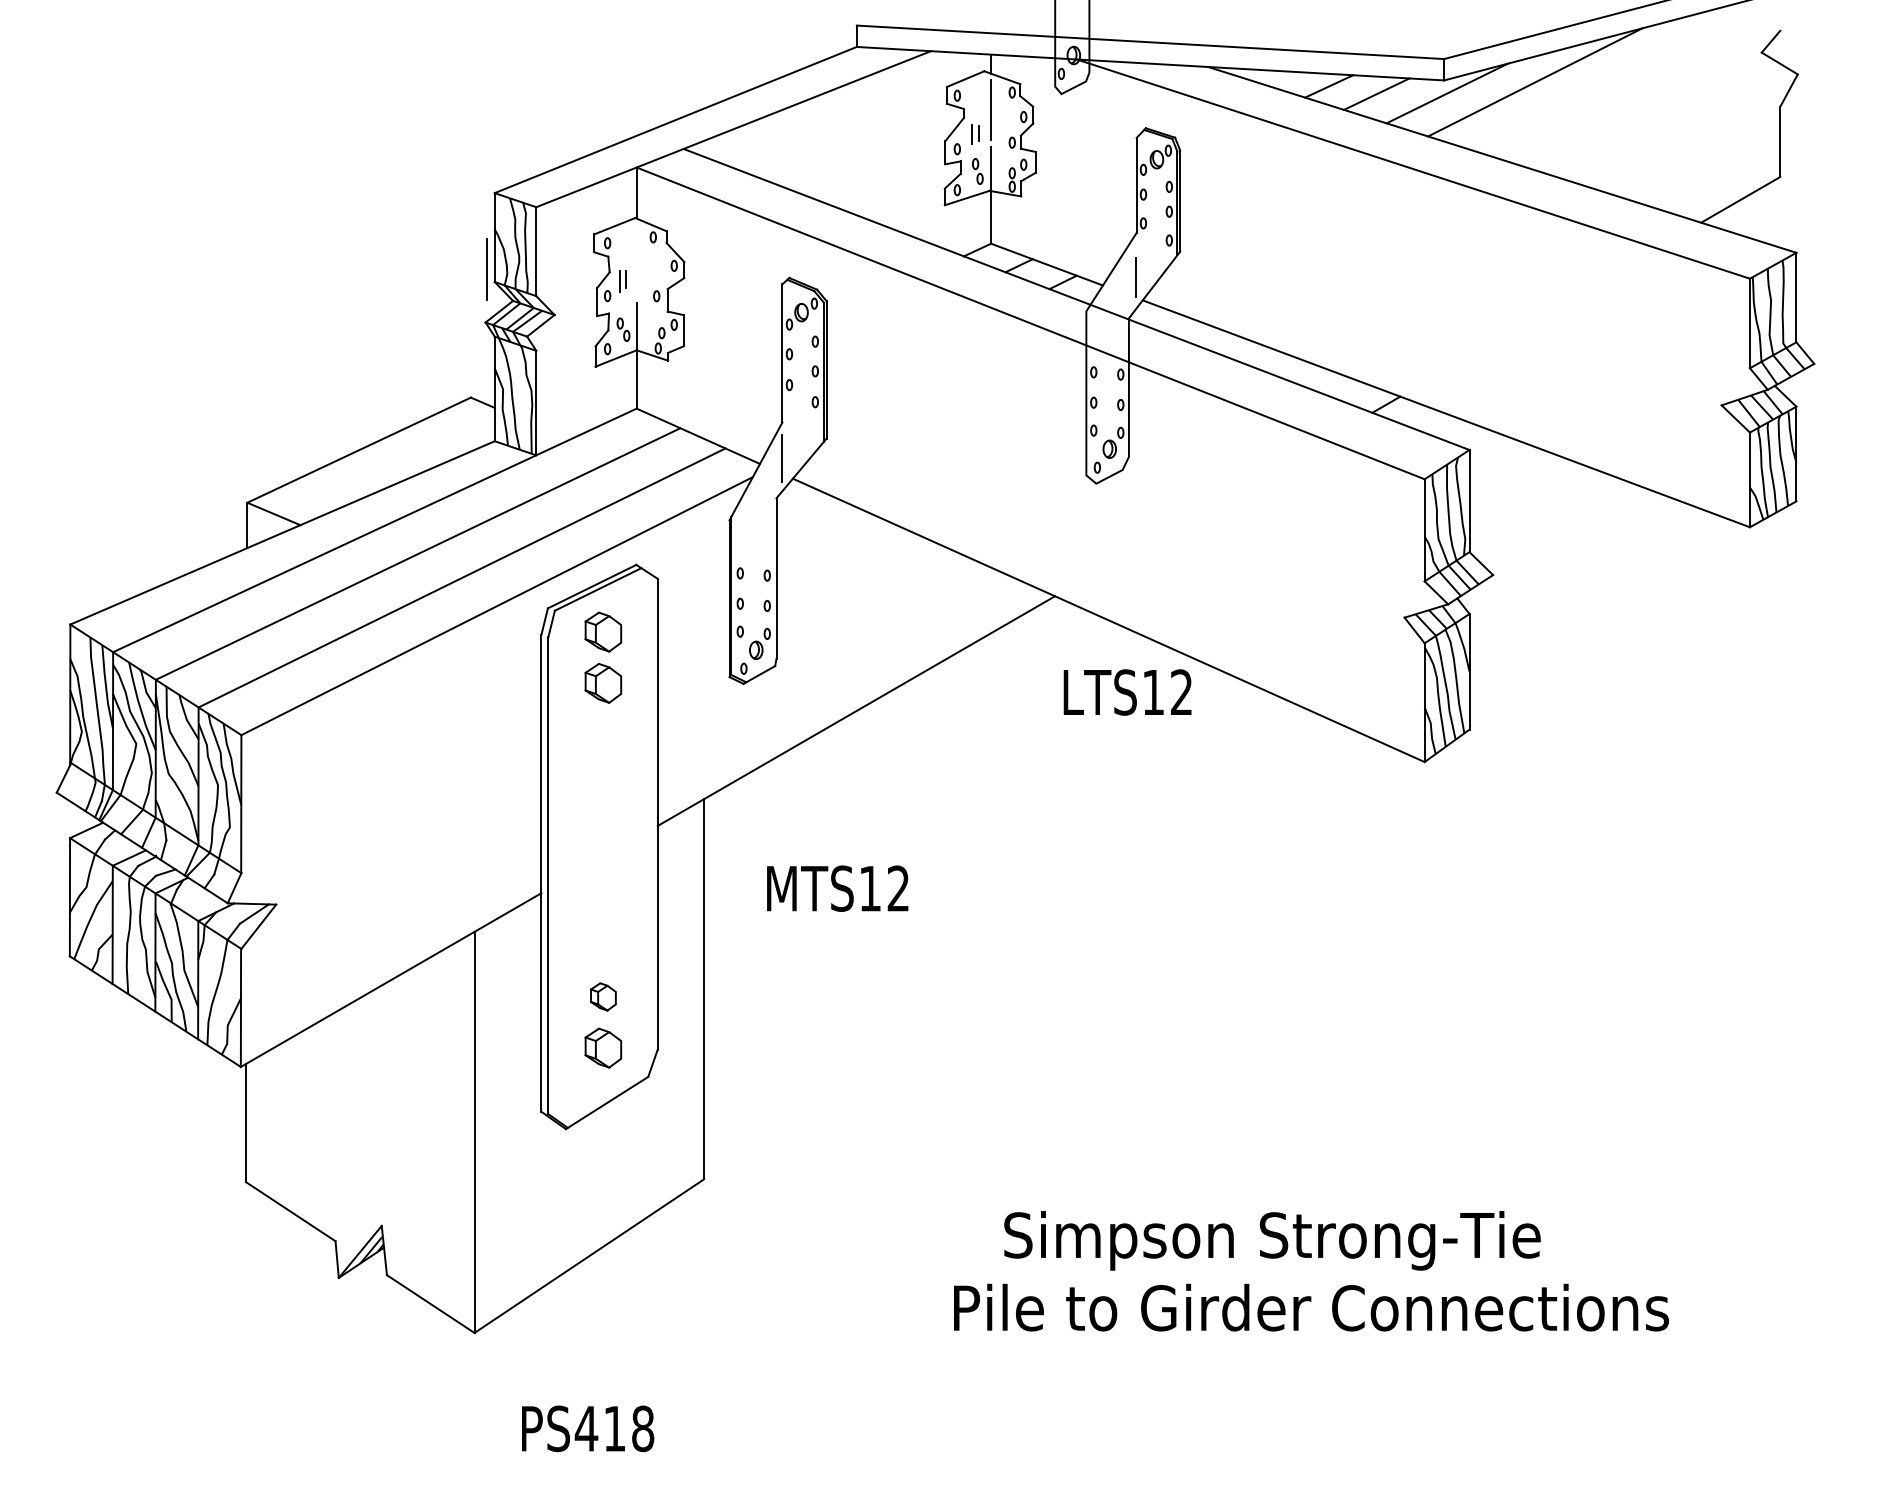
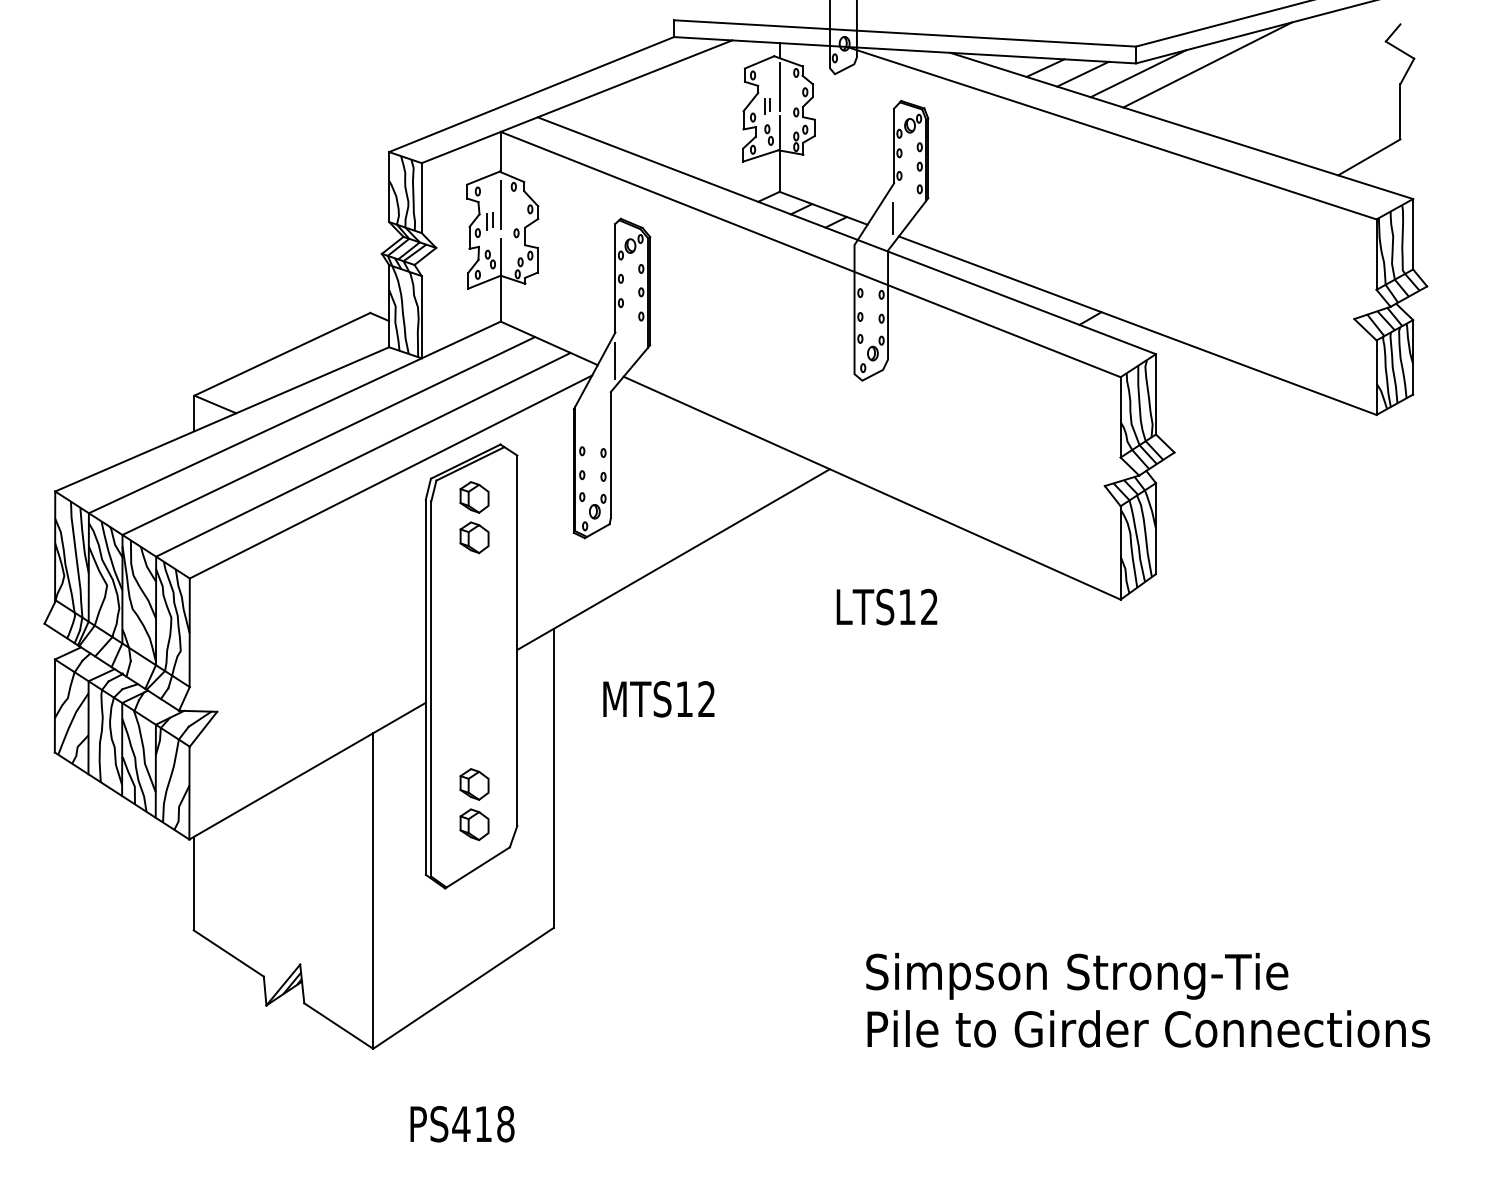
line: (486, 269) -> (500, 205), moved
text: (1127, 692) -> (886, 607), moved
part: (603, 996) -> (474, 784), size x1.43
text: (1272, 1240) -> (1077, 976), moved
text: (1311, 1307) -> (1148, 1028), moved

